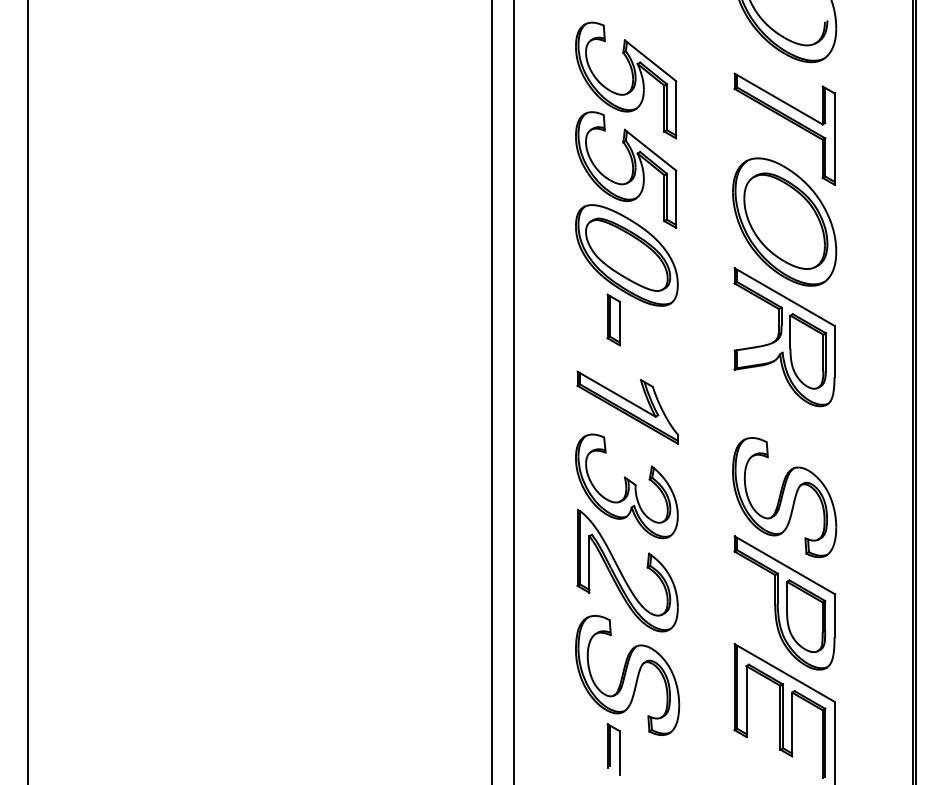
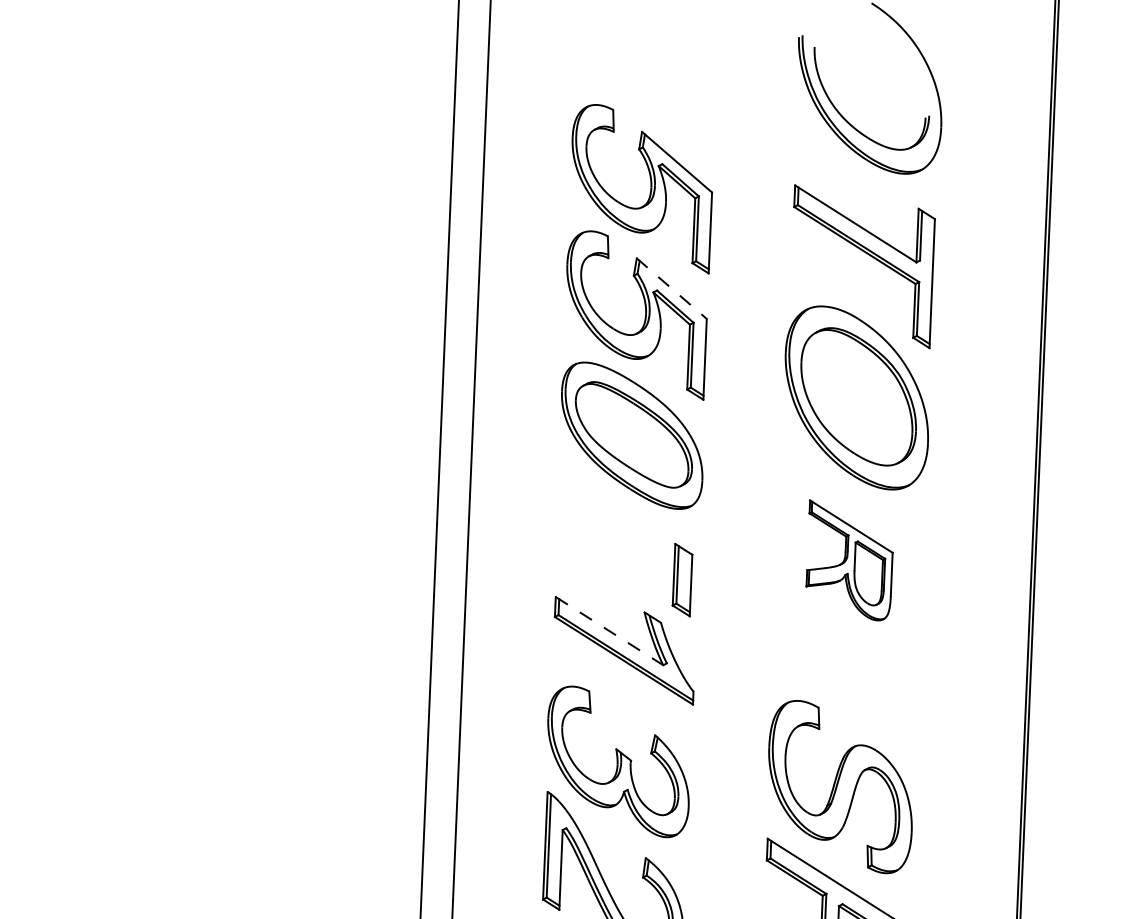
line: (650, 150) -> (671, 288), solid -> dashed
part: (613, 319) -> (682, 579), moved
part: (784, 337) -> (849, 560), size x0.6
line: (617, 394) -> (610, 631), solid -> dashed

